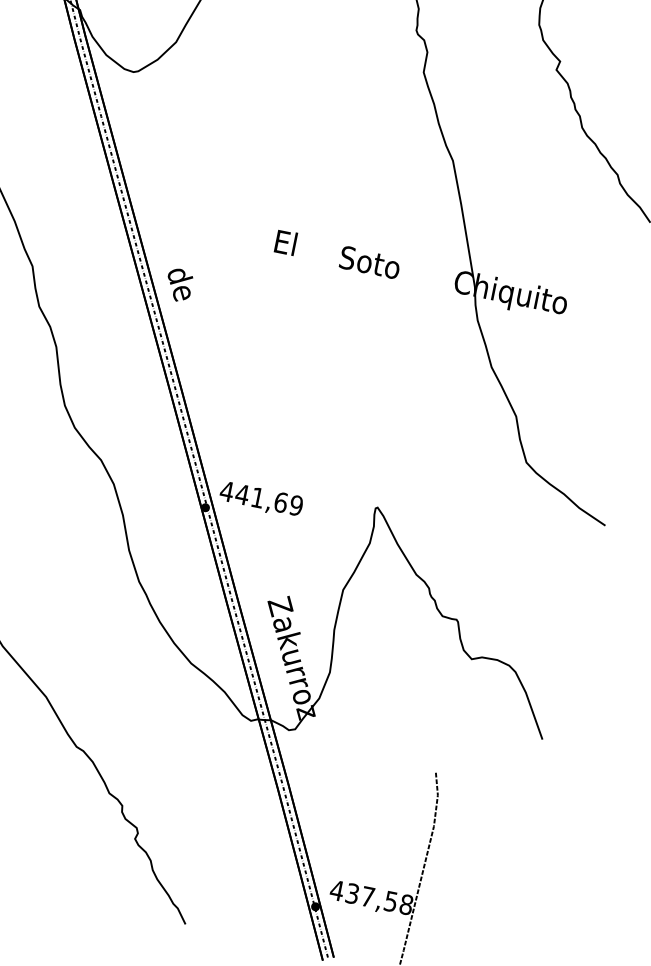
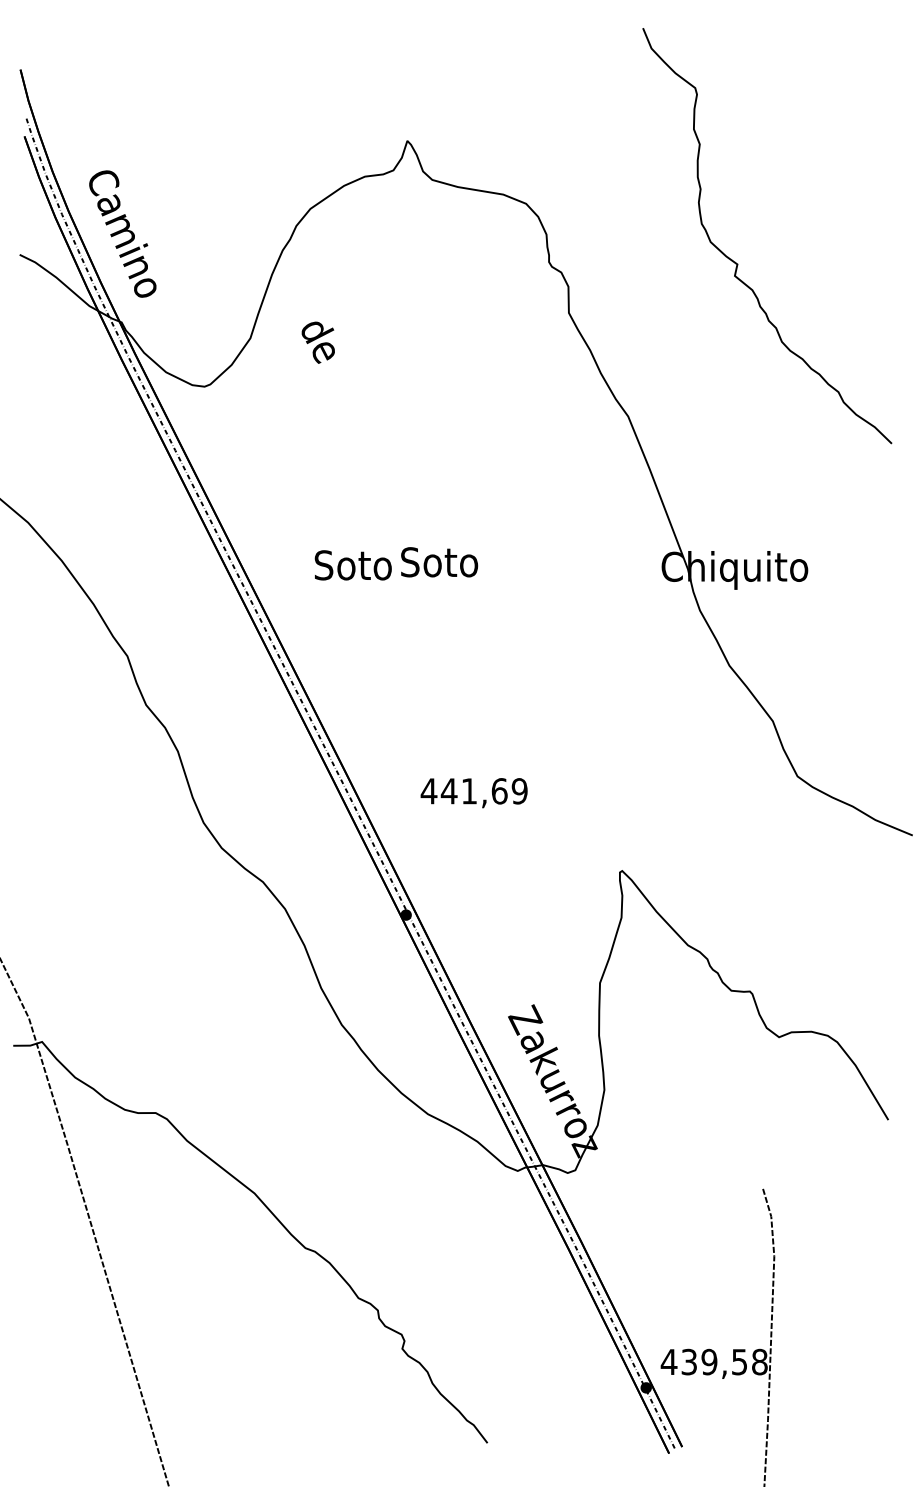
text: (286, 242) -> (439, 561), El -> Soto
text: (369, 262) -> (352, 565), moved
text: (178, 285) -> (317, 342), moved
text: (260, 500) -> (473, 793), moved
text: (368, 896) -> (709, 1361), 437,58 -> 439,58

